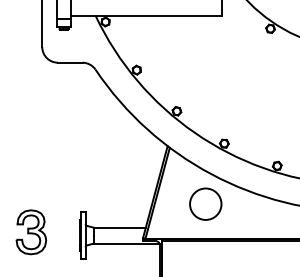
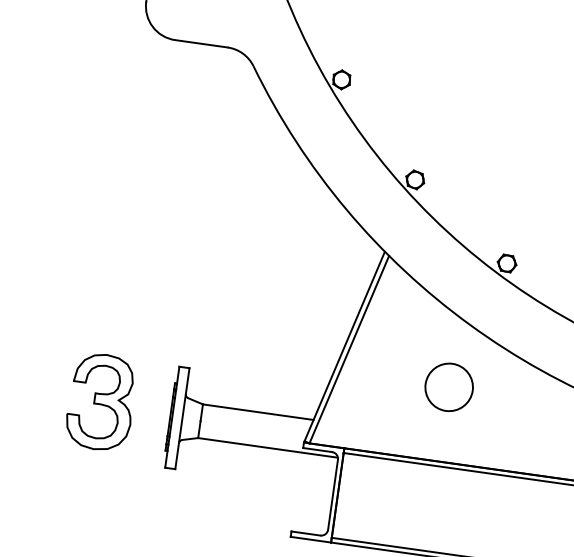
circle: (205, 203) -> (448, 385), size x0.7
part: (31, 232) -> (101, 402), moved

